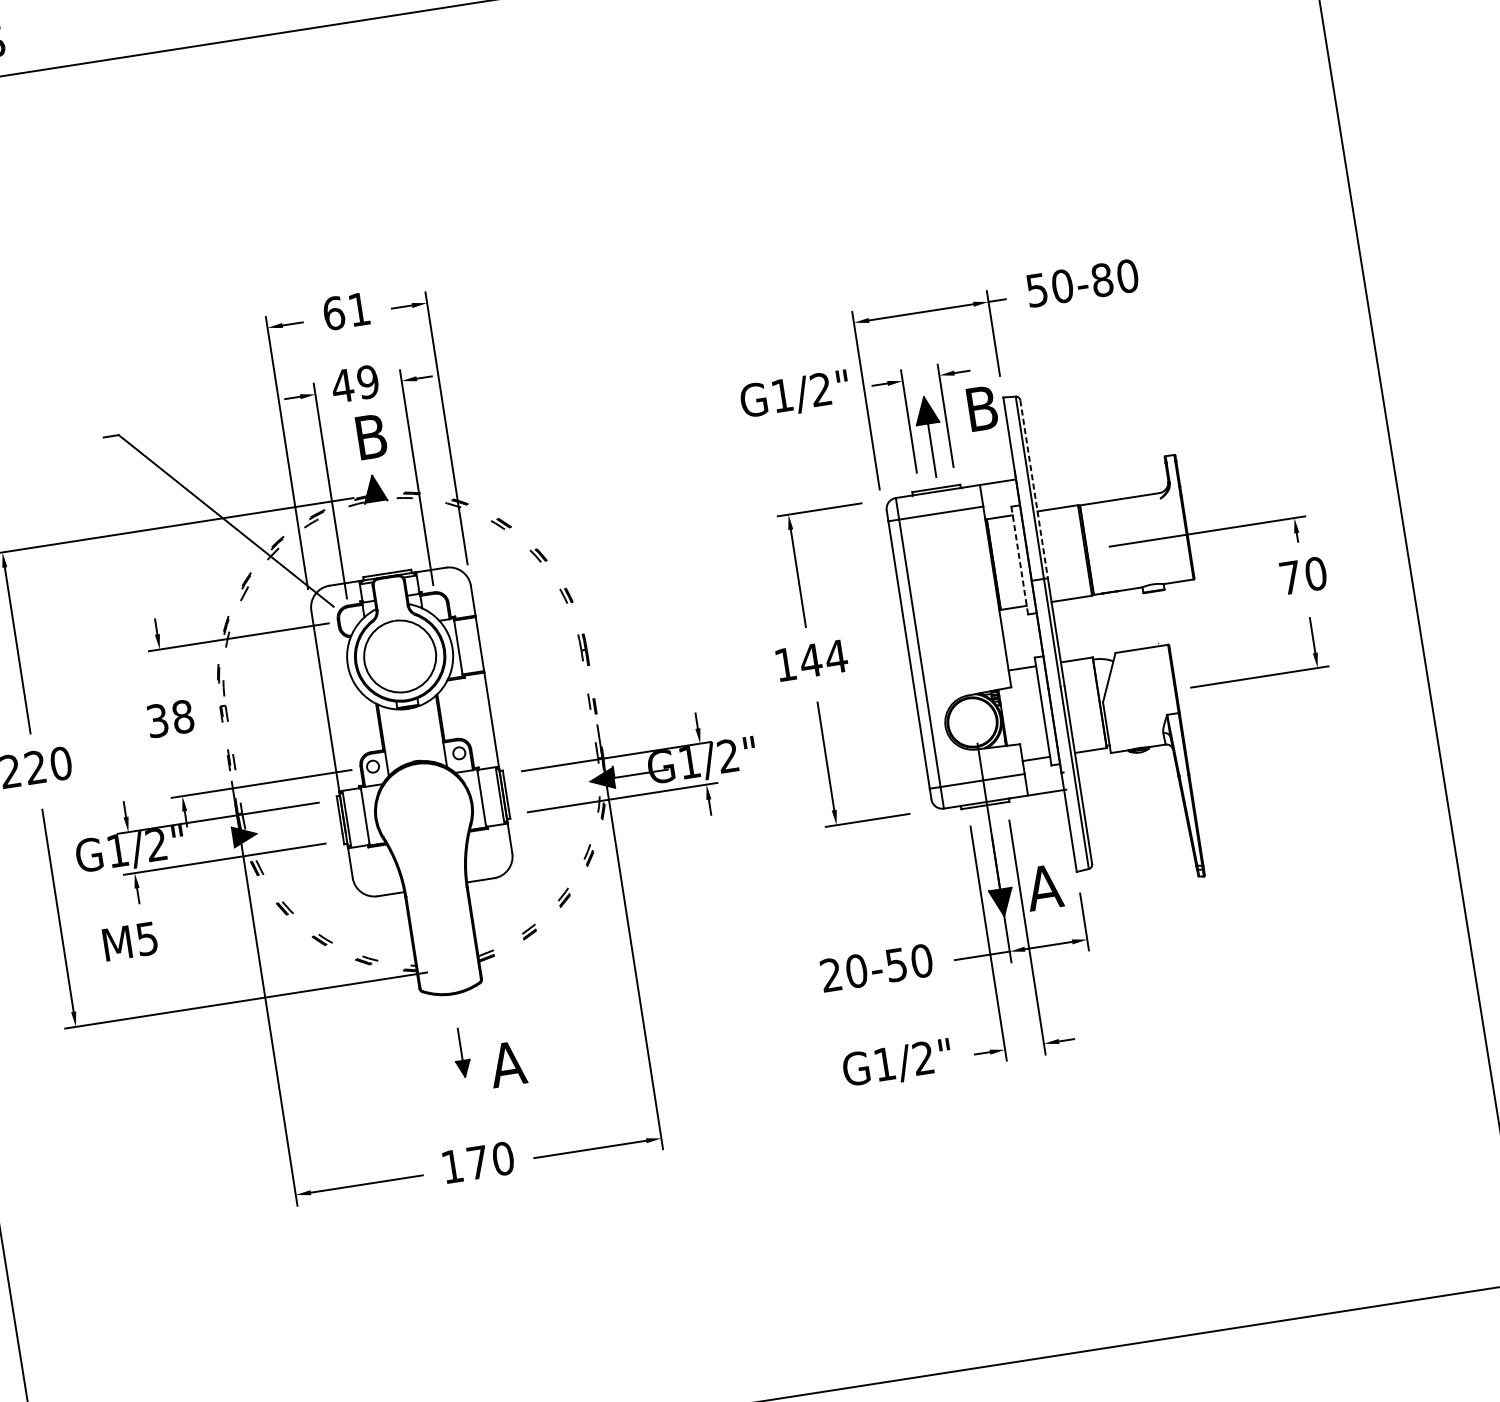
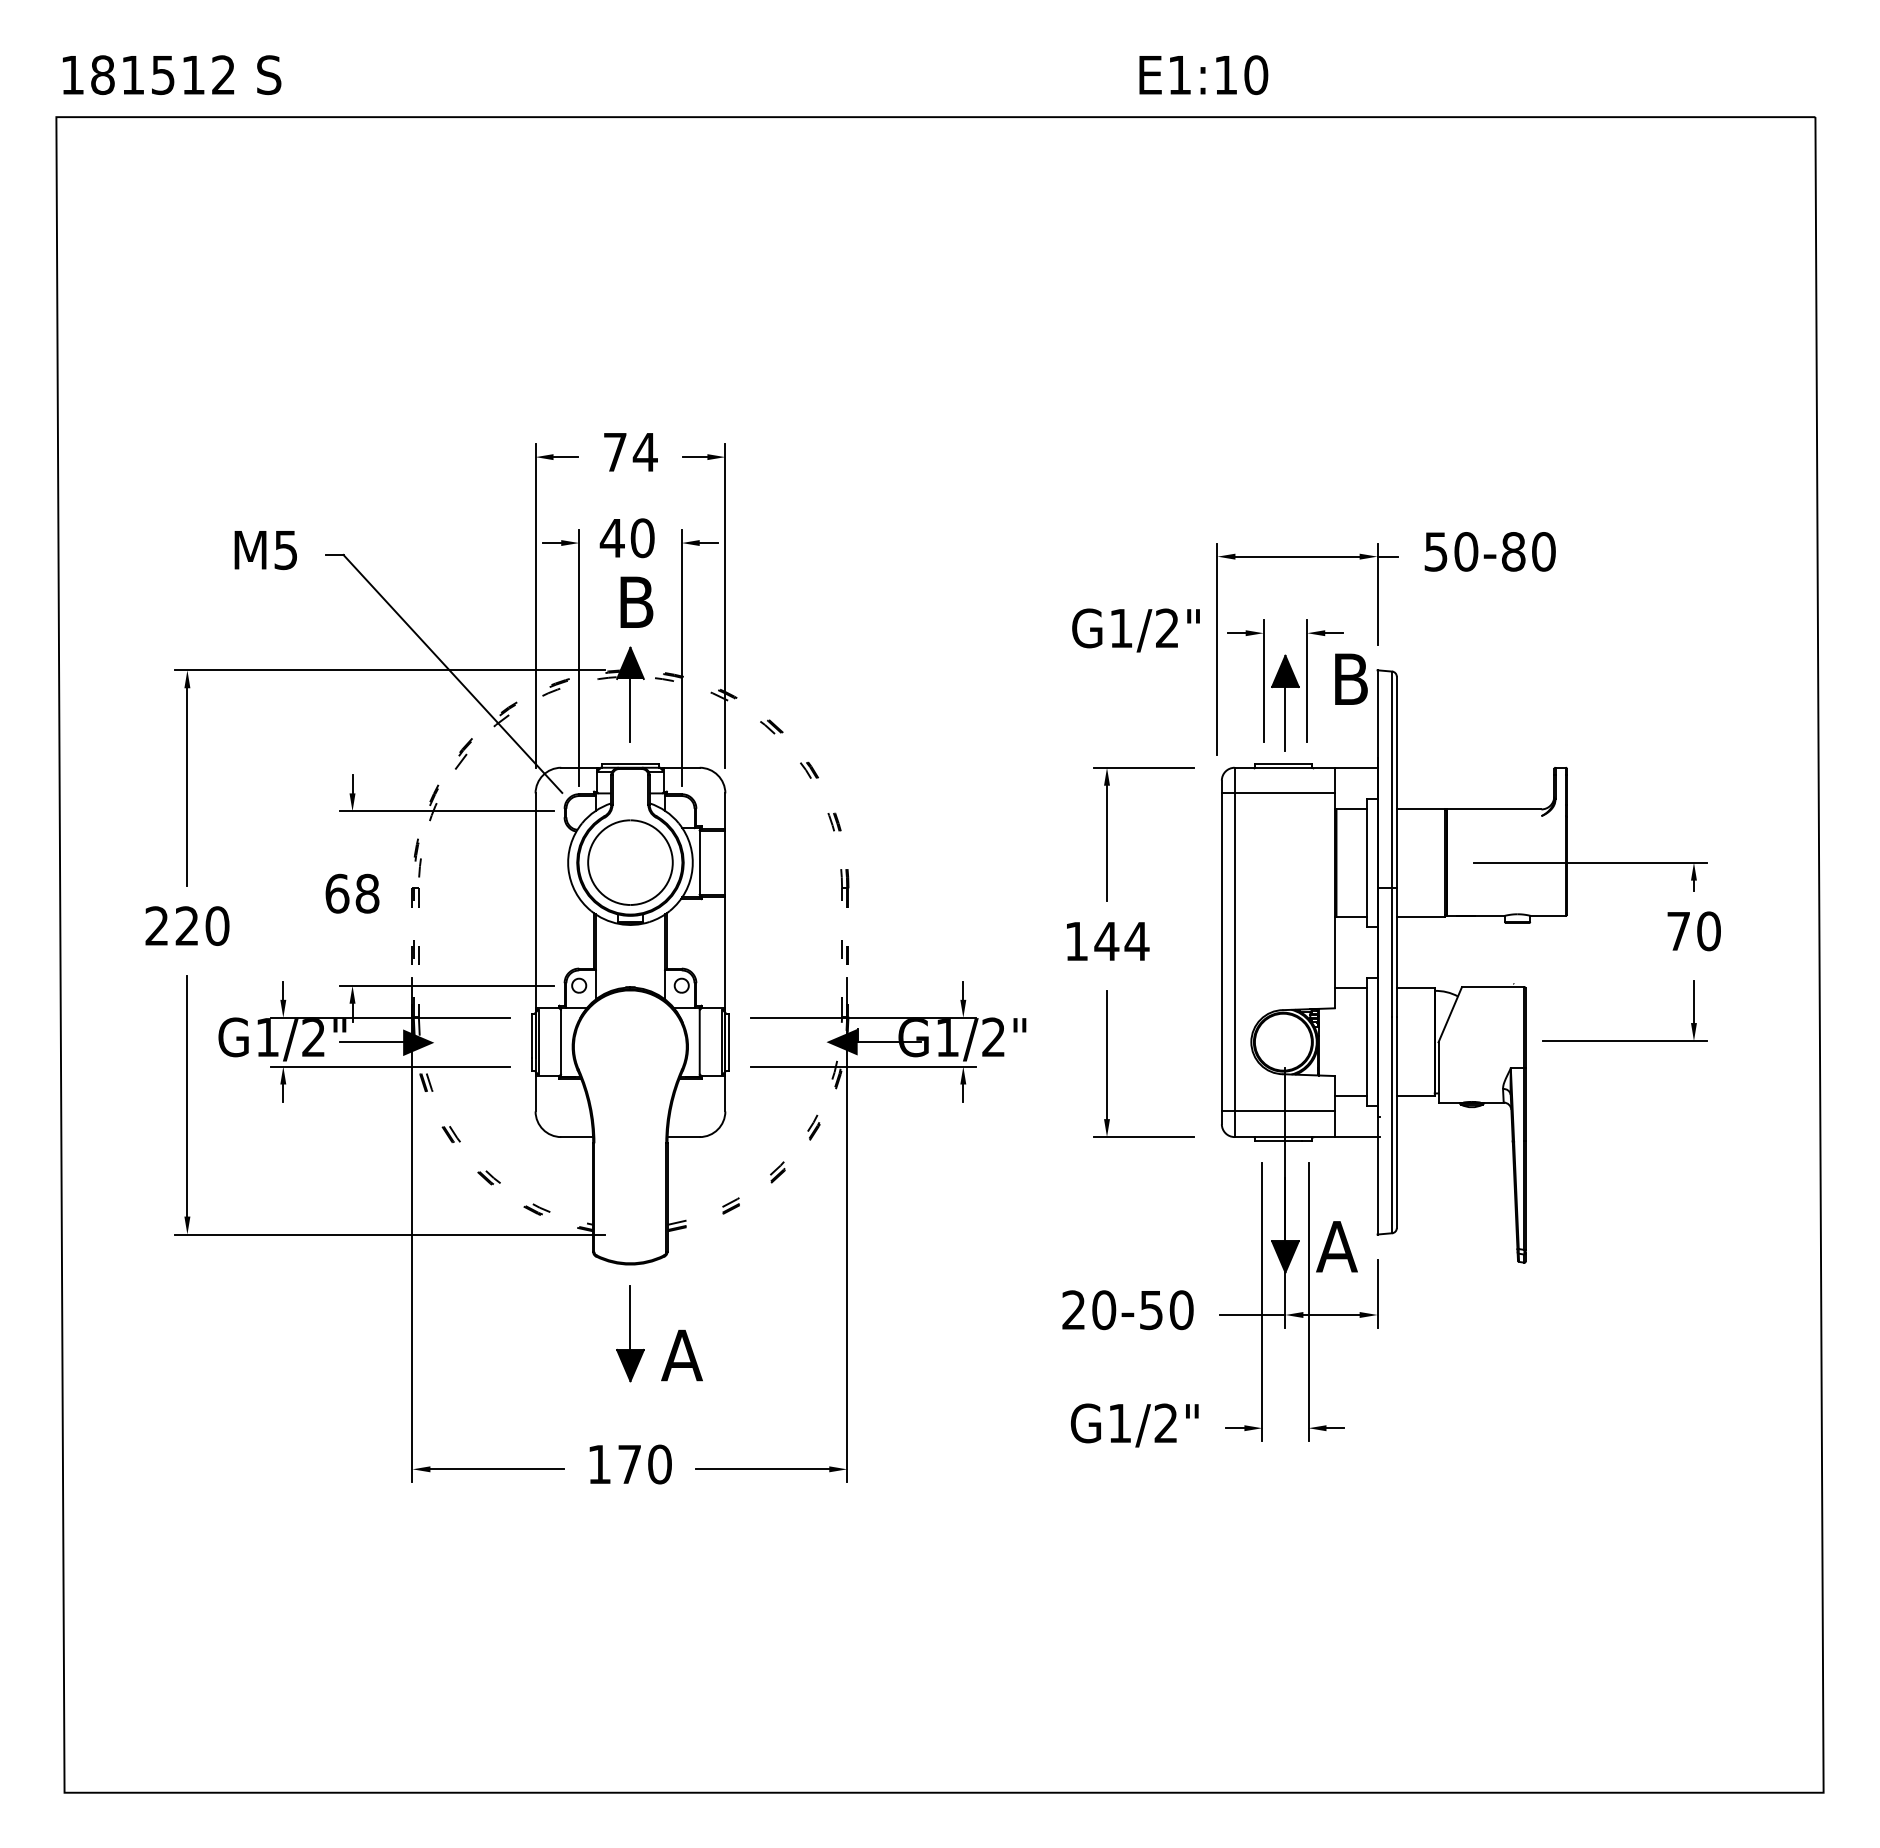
text: (346, 311) -> (630, 452), 61 -> 74
text: (368, 382) -> (642, 538), 49 -> 40
line: (1033, 489) -> (1396, 782), dashed -> solid
line: (380, 528) -> (630, 710), added
line: (1020, 561) -> (1367, 863), dashed -> solid
text: (157, 720) -> (337, 893), 38 -> 68
line: (205, 841) -> (371, 1042), added
text: (130, 941) -> (265, 550), moved
part: (461, 1052) -> (630, 1333), size x1.67

